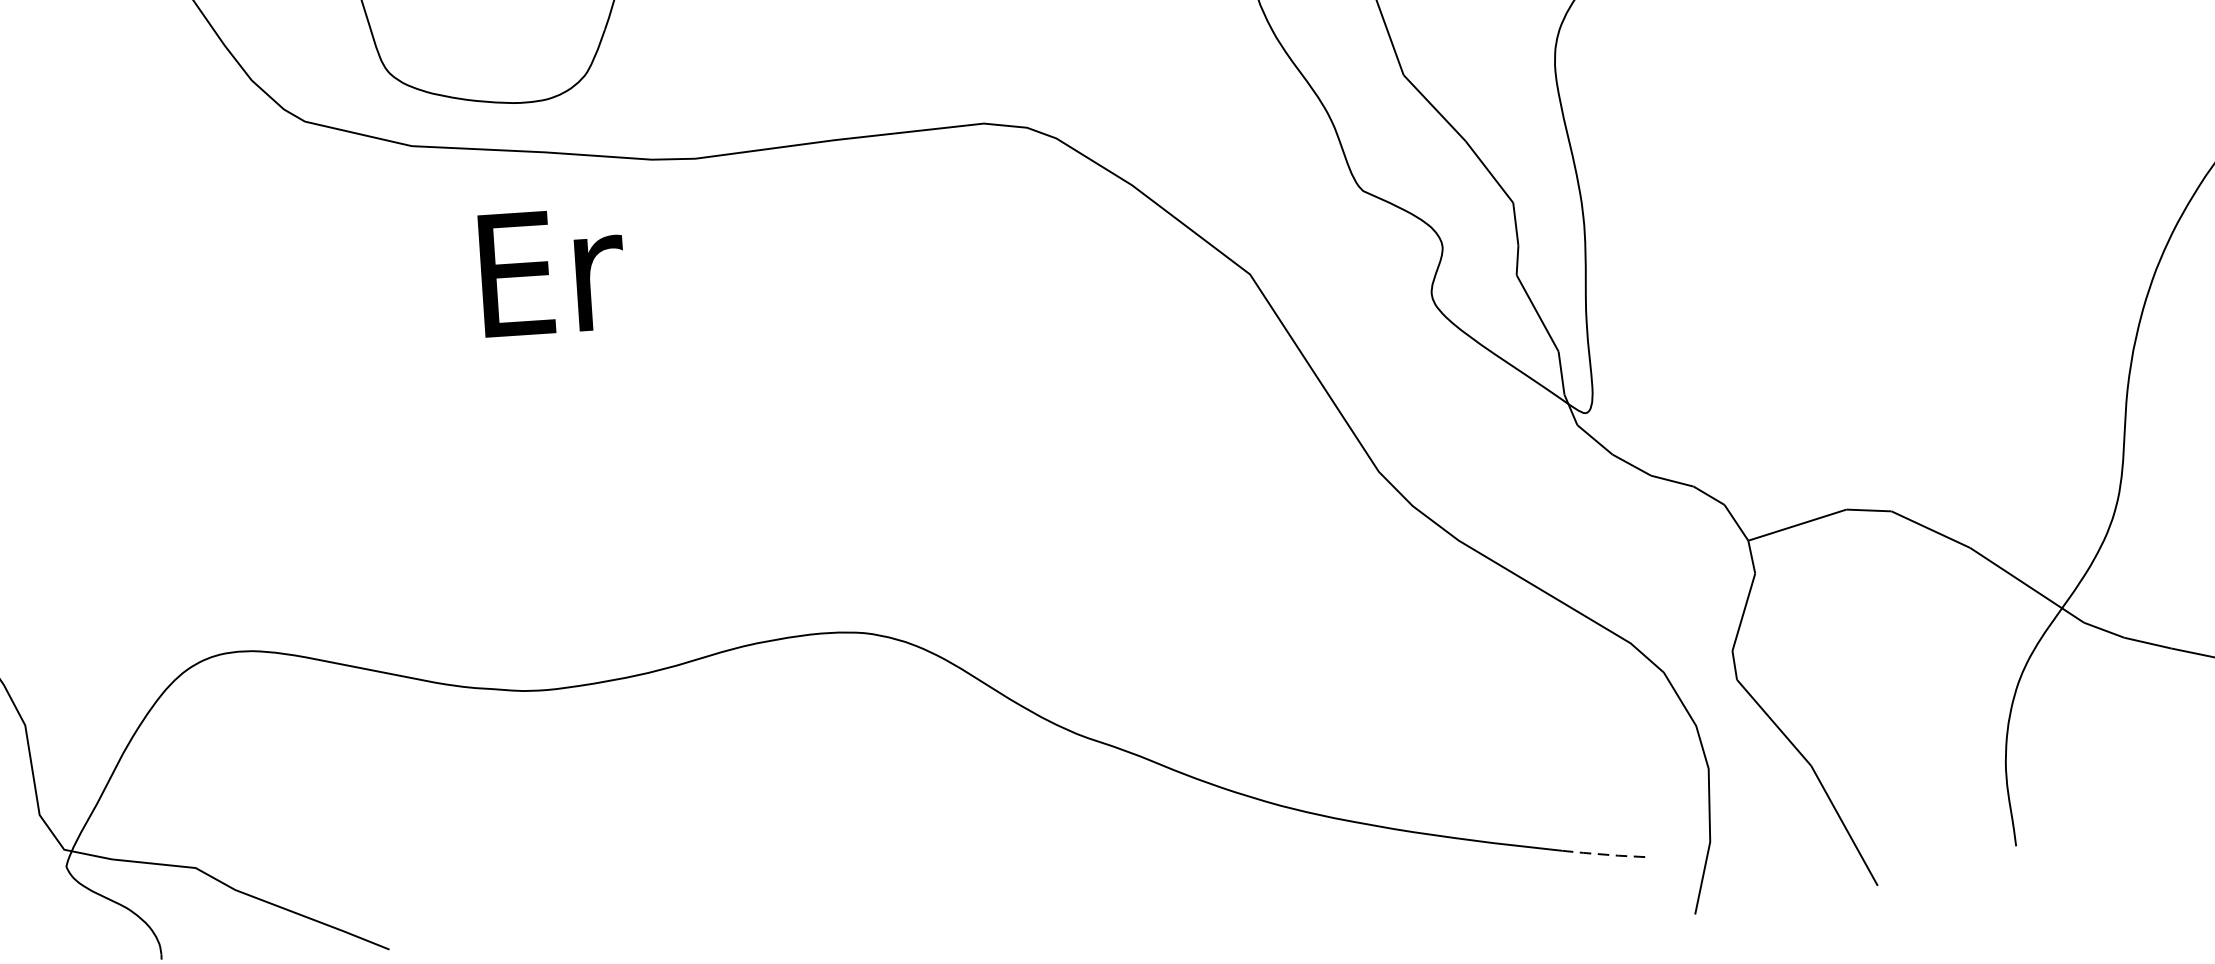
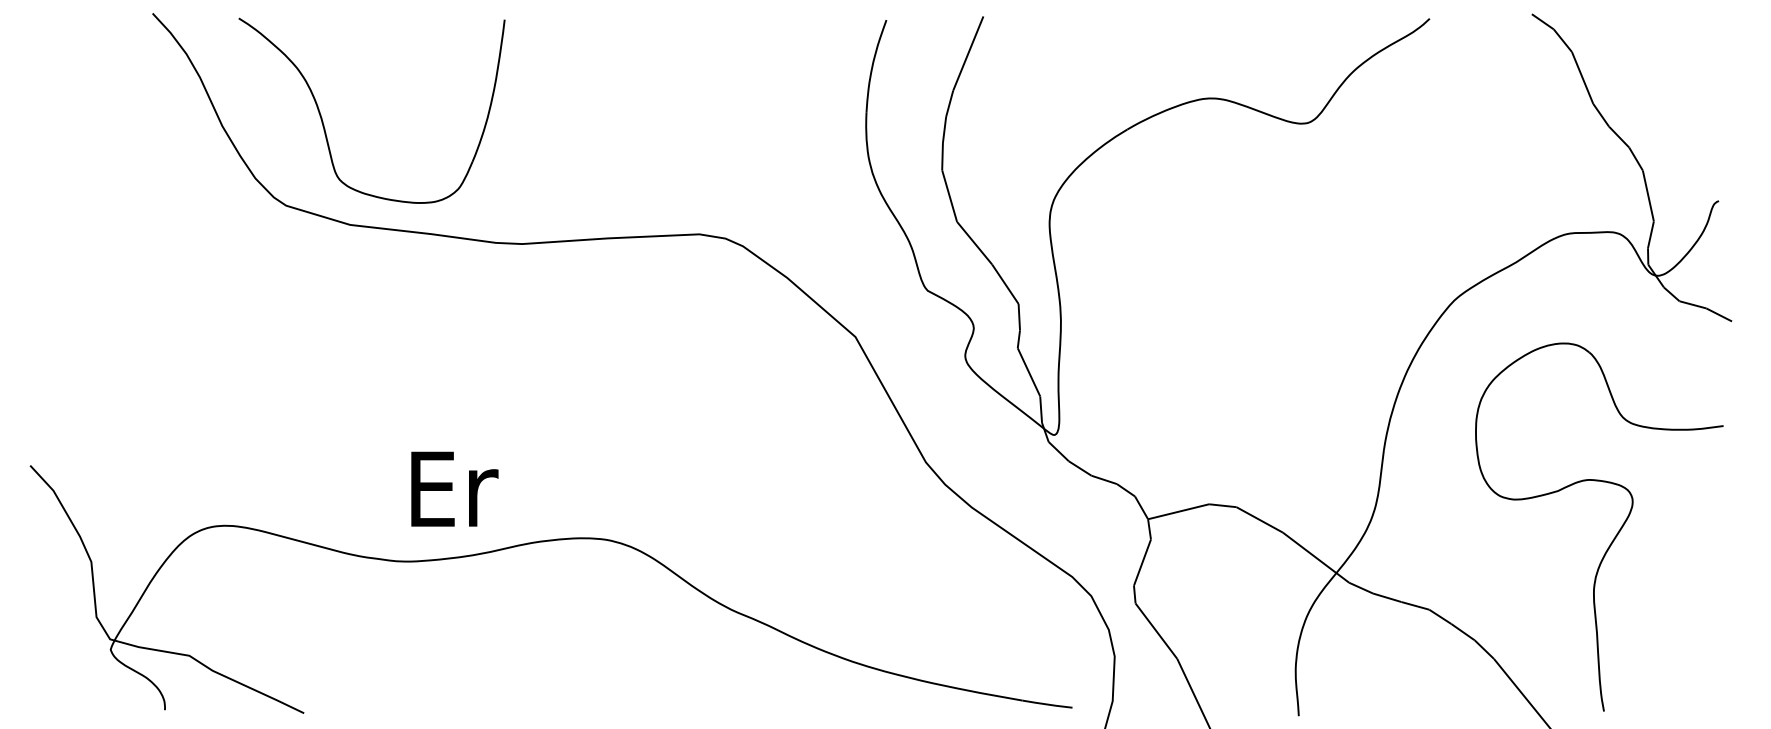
text: (551, 270) -> (454, 488), moved
line: (1602, 854) -> (1046, 704), dashed -> solid

